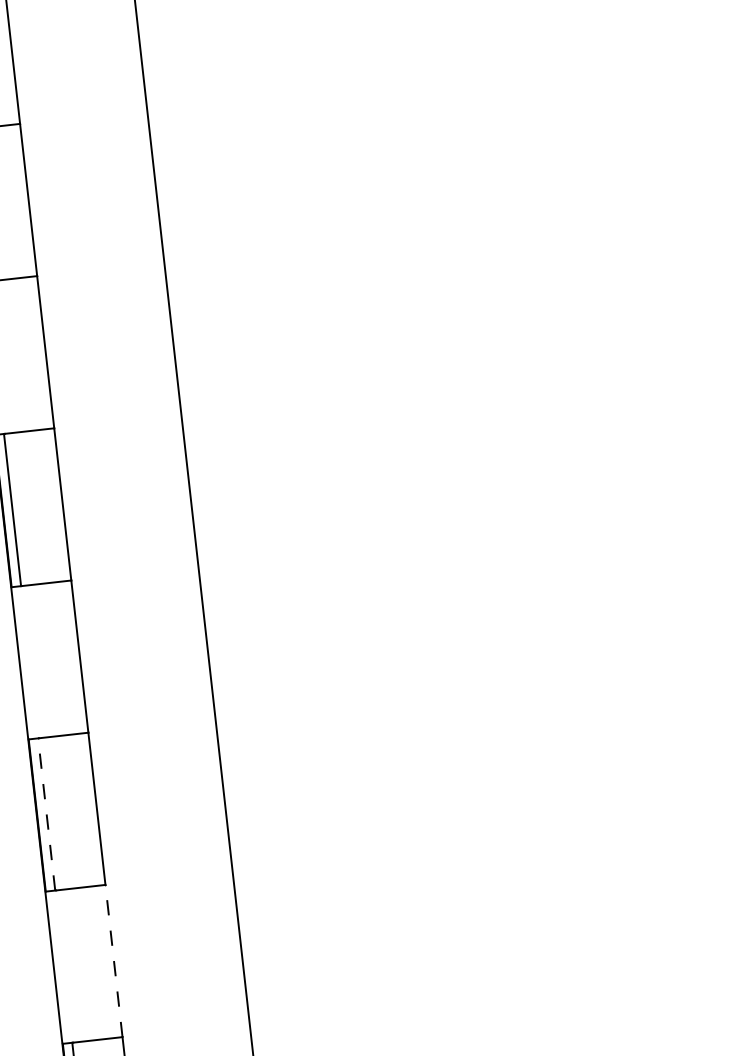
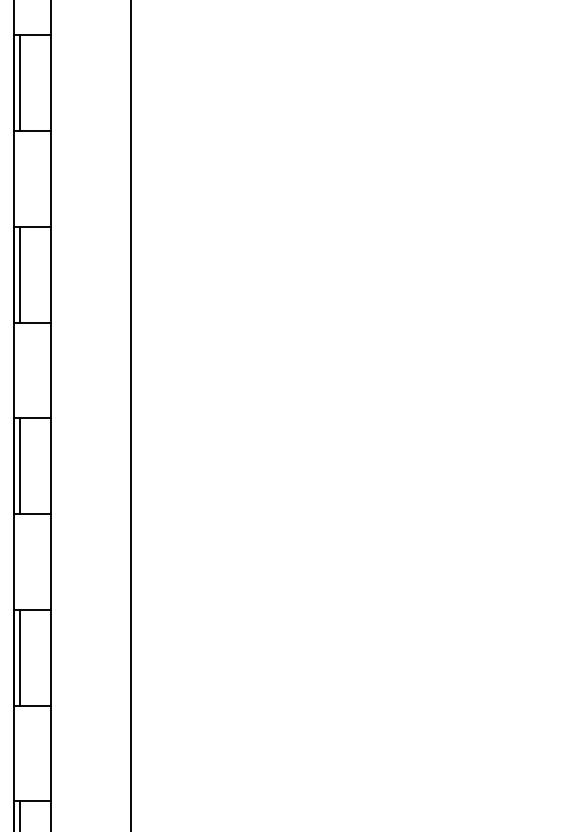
line: (46, 815) -> (19, 466), dashed -> solid
line: (114, 960) -> (51, 561), dashed -> solid

